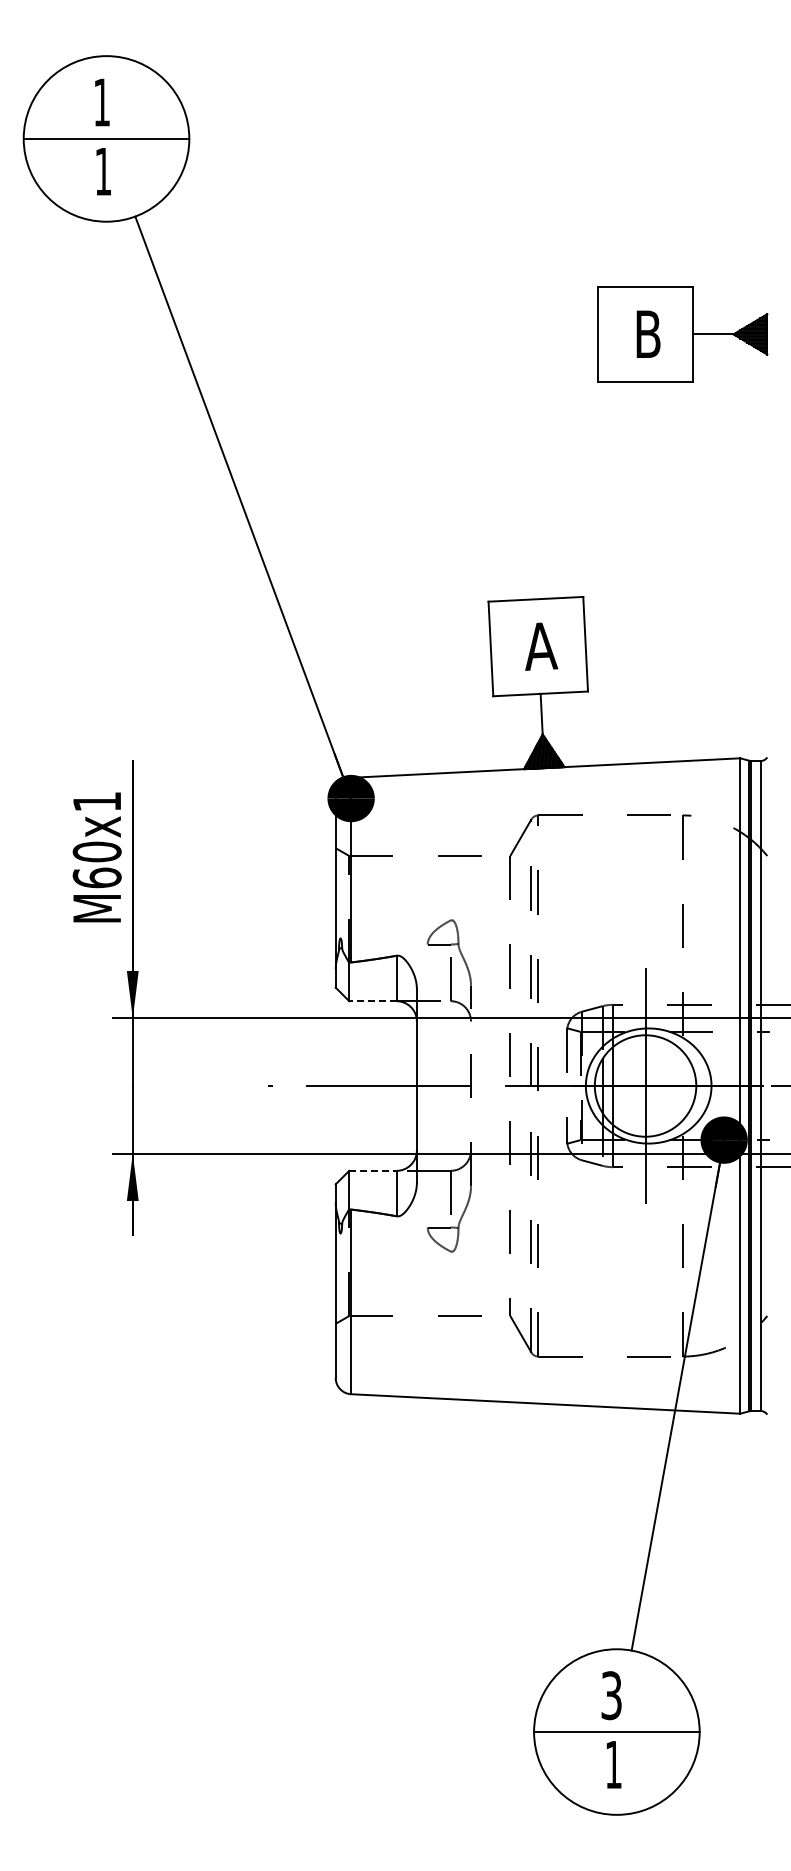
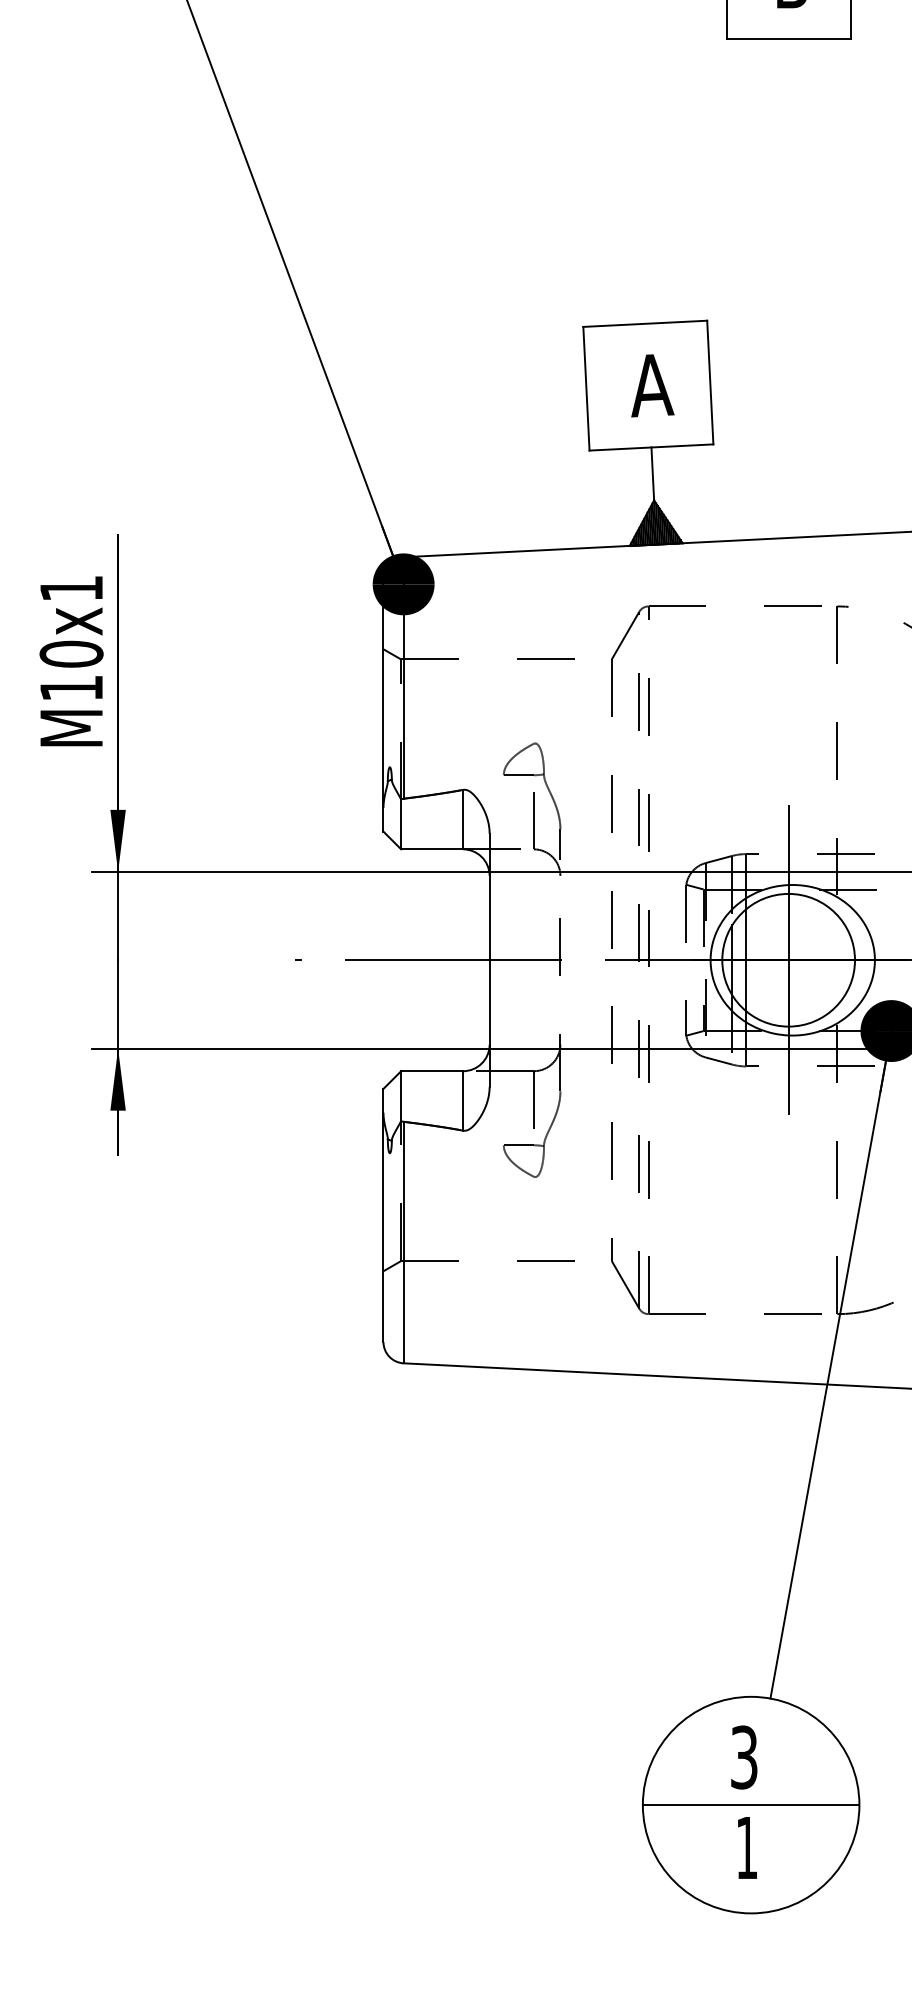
text: (96, 877) -> (70, 687), M60x1 -> M10x1
line: (372, 1001) -> (431, 849), dashed -> solid
line: (372, 1170) -> (431, 1070), dashed -> solid

